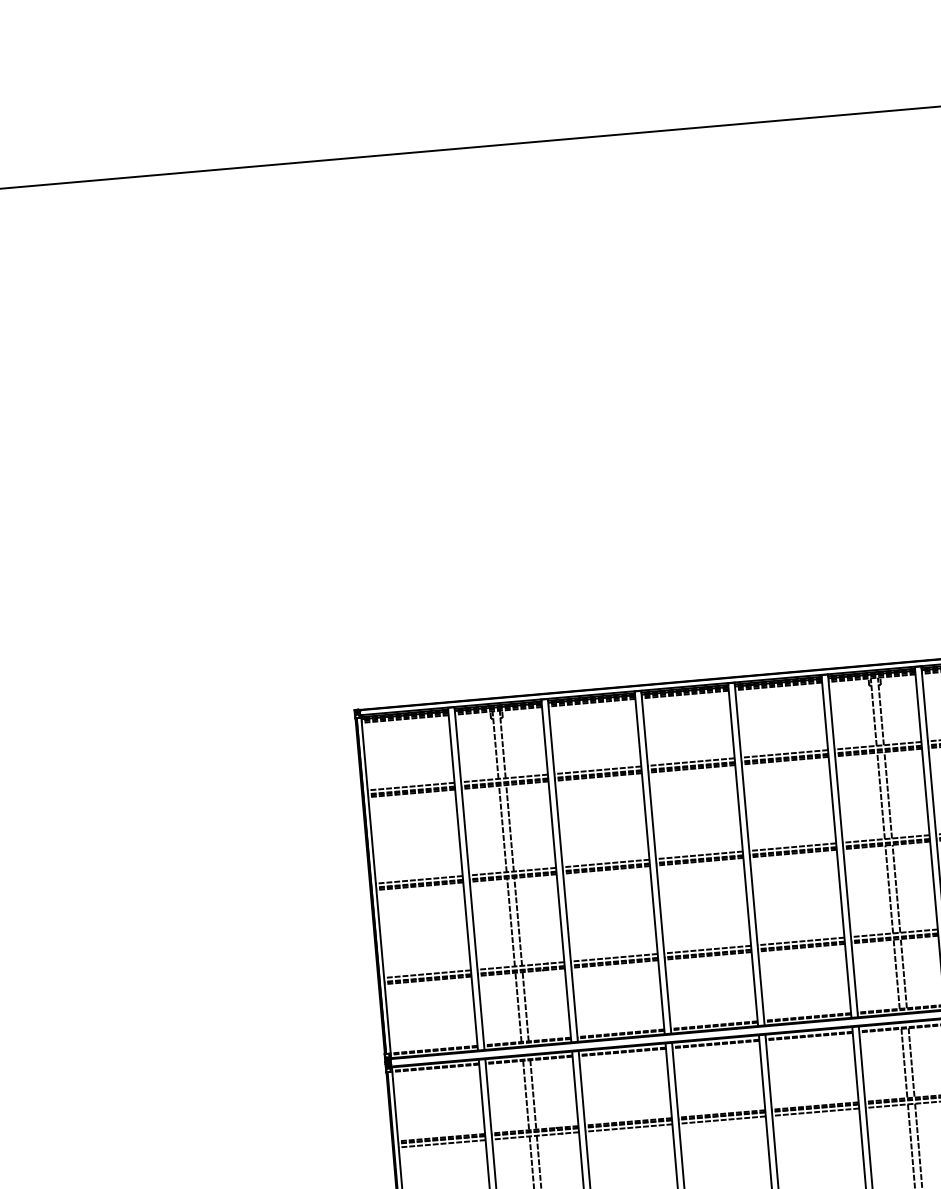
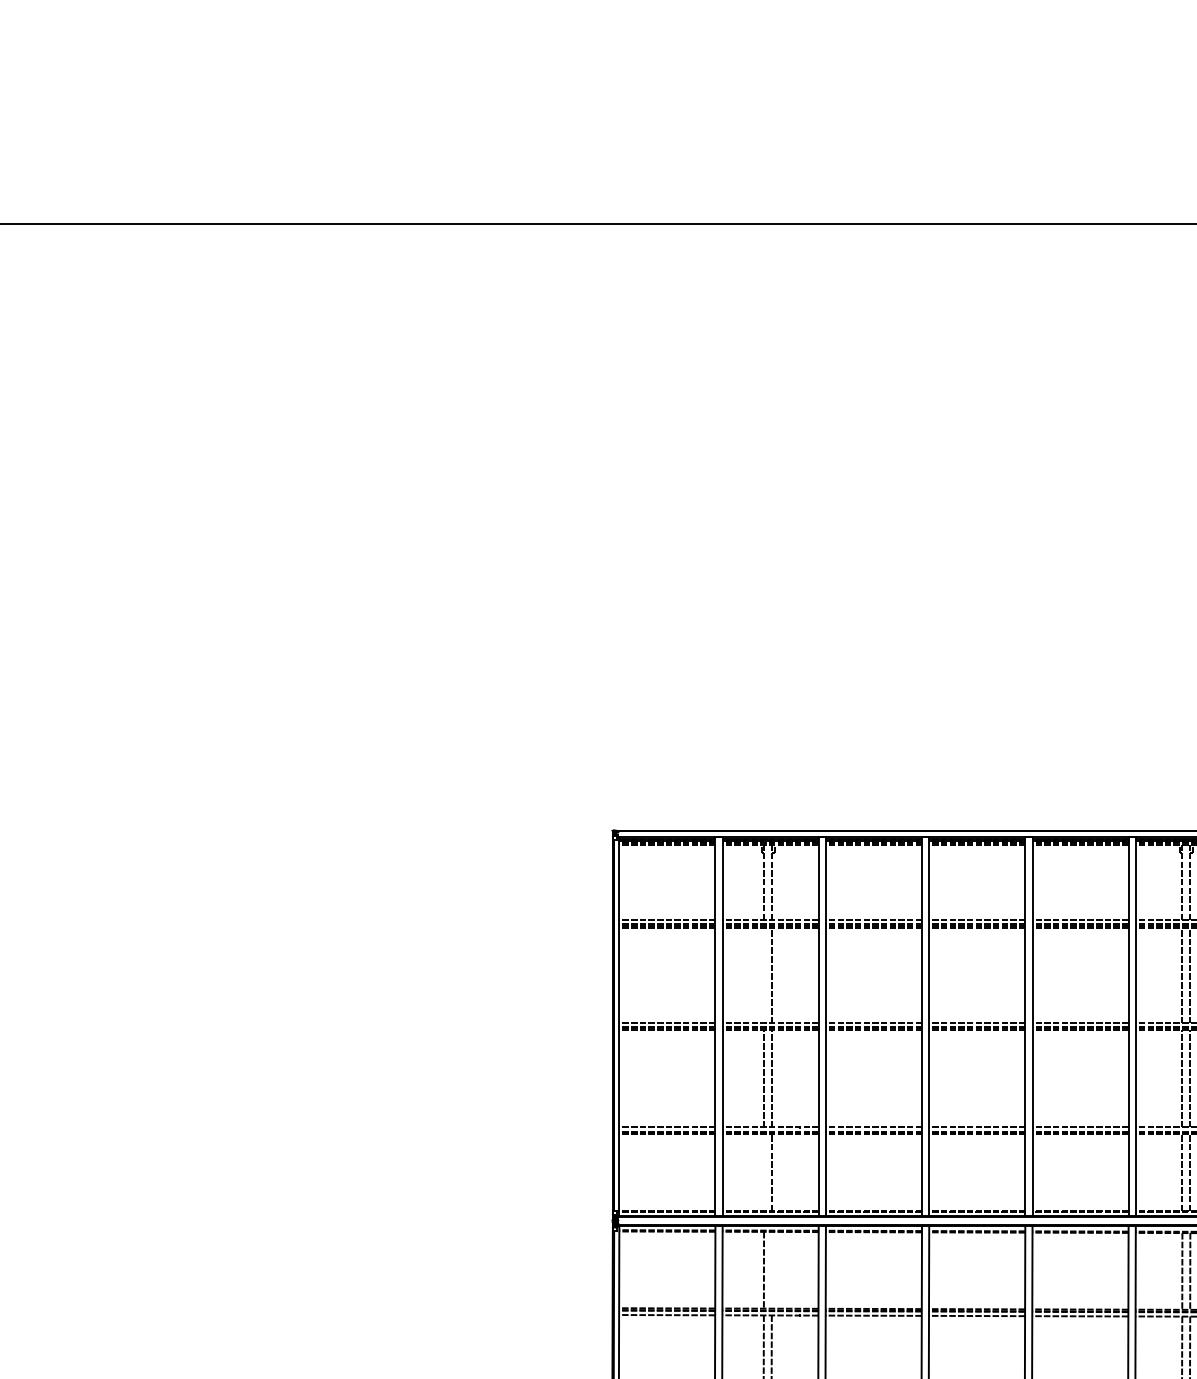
line: (503, 829) -> (764, 975), removed
line: (518, 1007) -> (764, 1172), removed
line: (532, 1094) -> (771, 1269), removed

